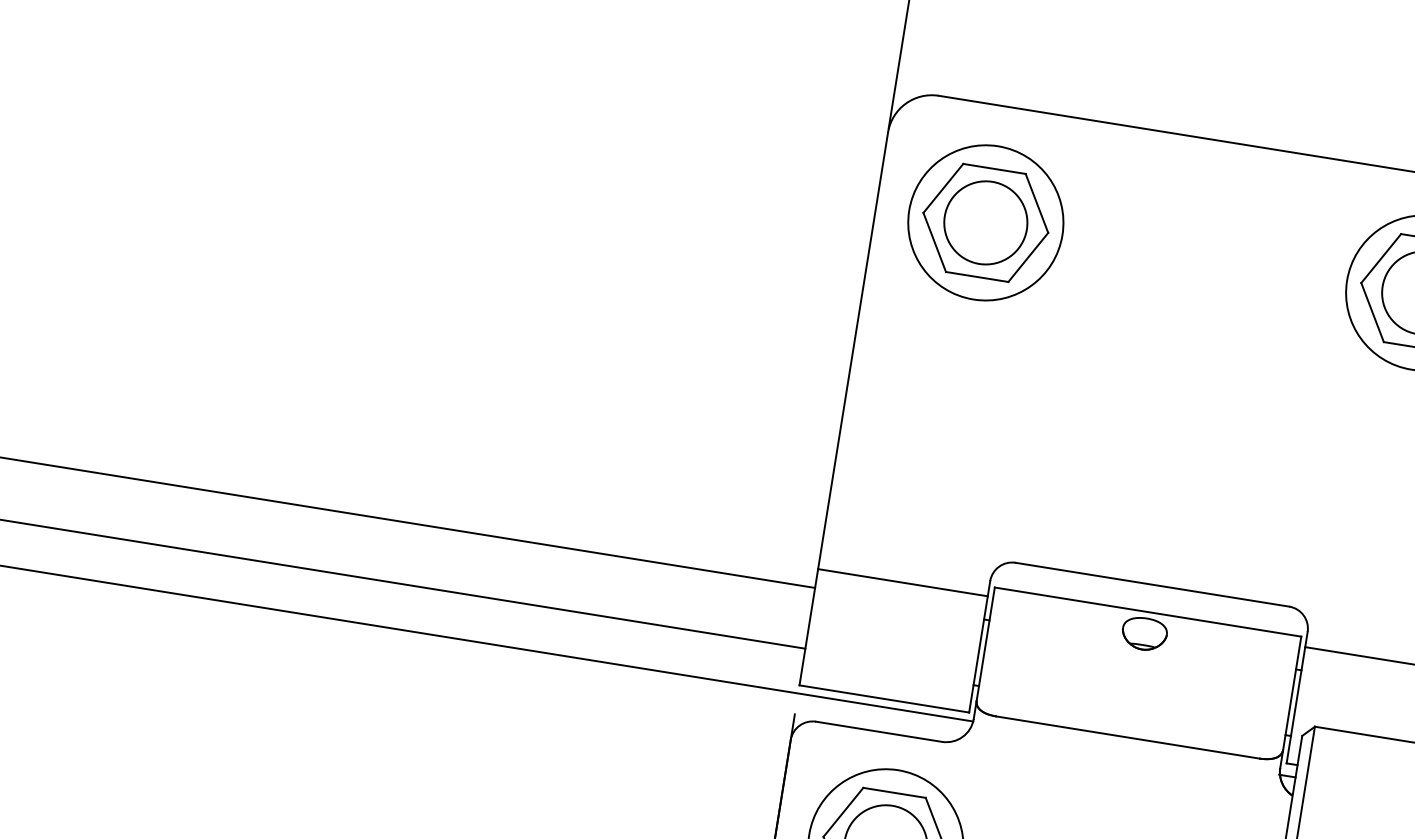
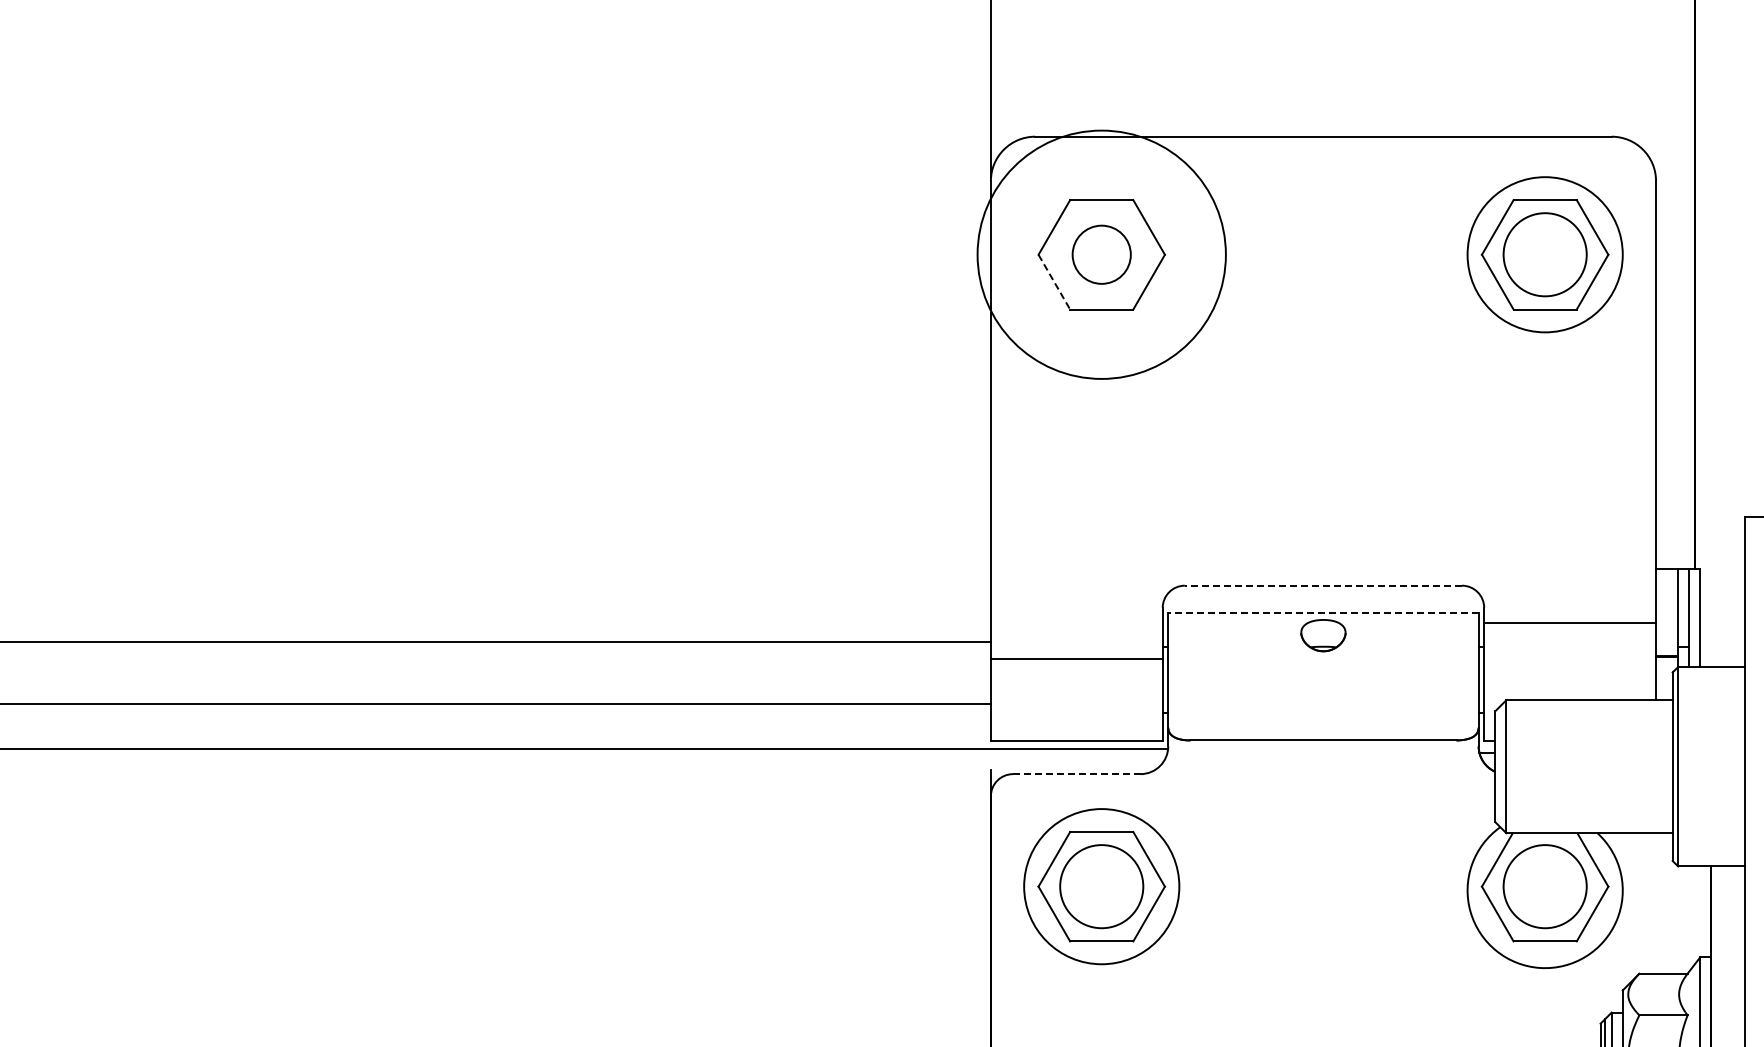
circle: (985, 222) -> (1101, 254), size x0.7
circle: (985, 222) -> (1101, 254), size x1.6
line: (934, 242) -> (1054, 282), solid -> dashed
line: (902, 582) -> (1076, 659), moved
line: (1152, 584) -> (1323, 585), solid -> dashed
line: (1147, 612) -> (1322, 613), solid -> dashed
line: (878, 732) -> (1076, 774), solid -> dashed

